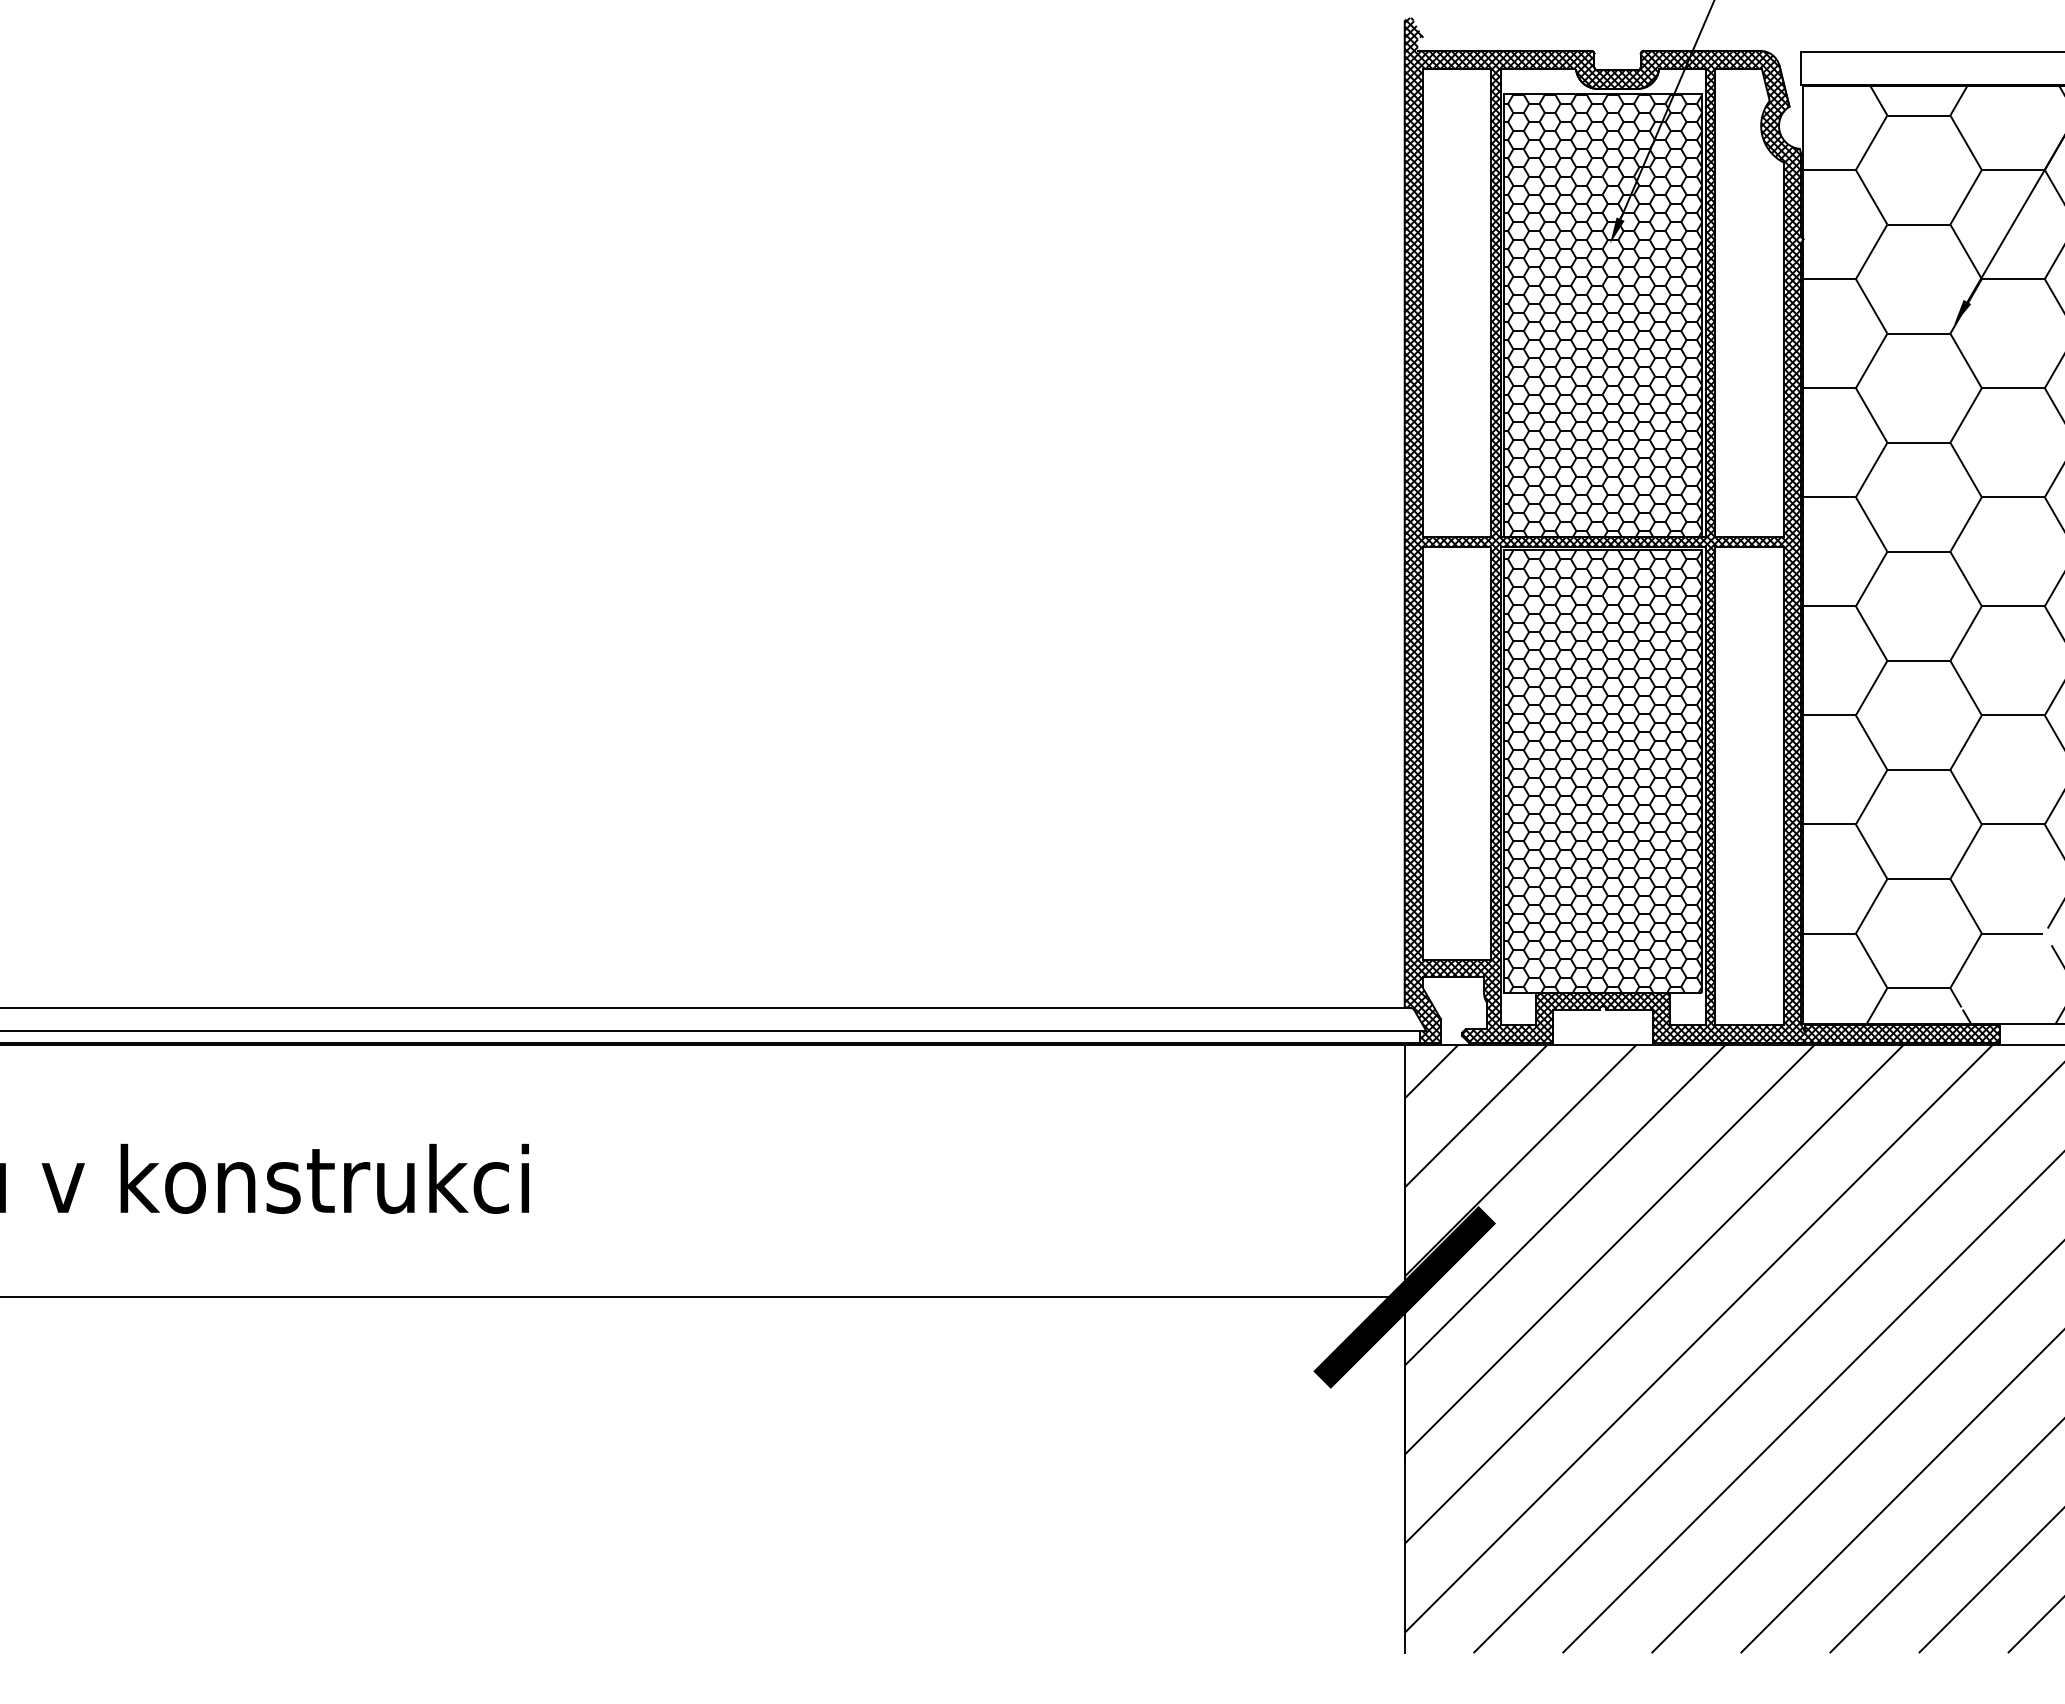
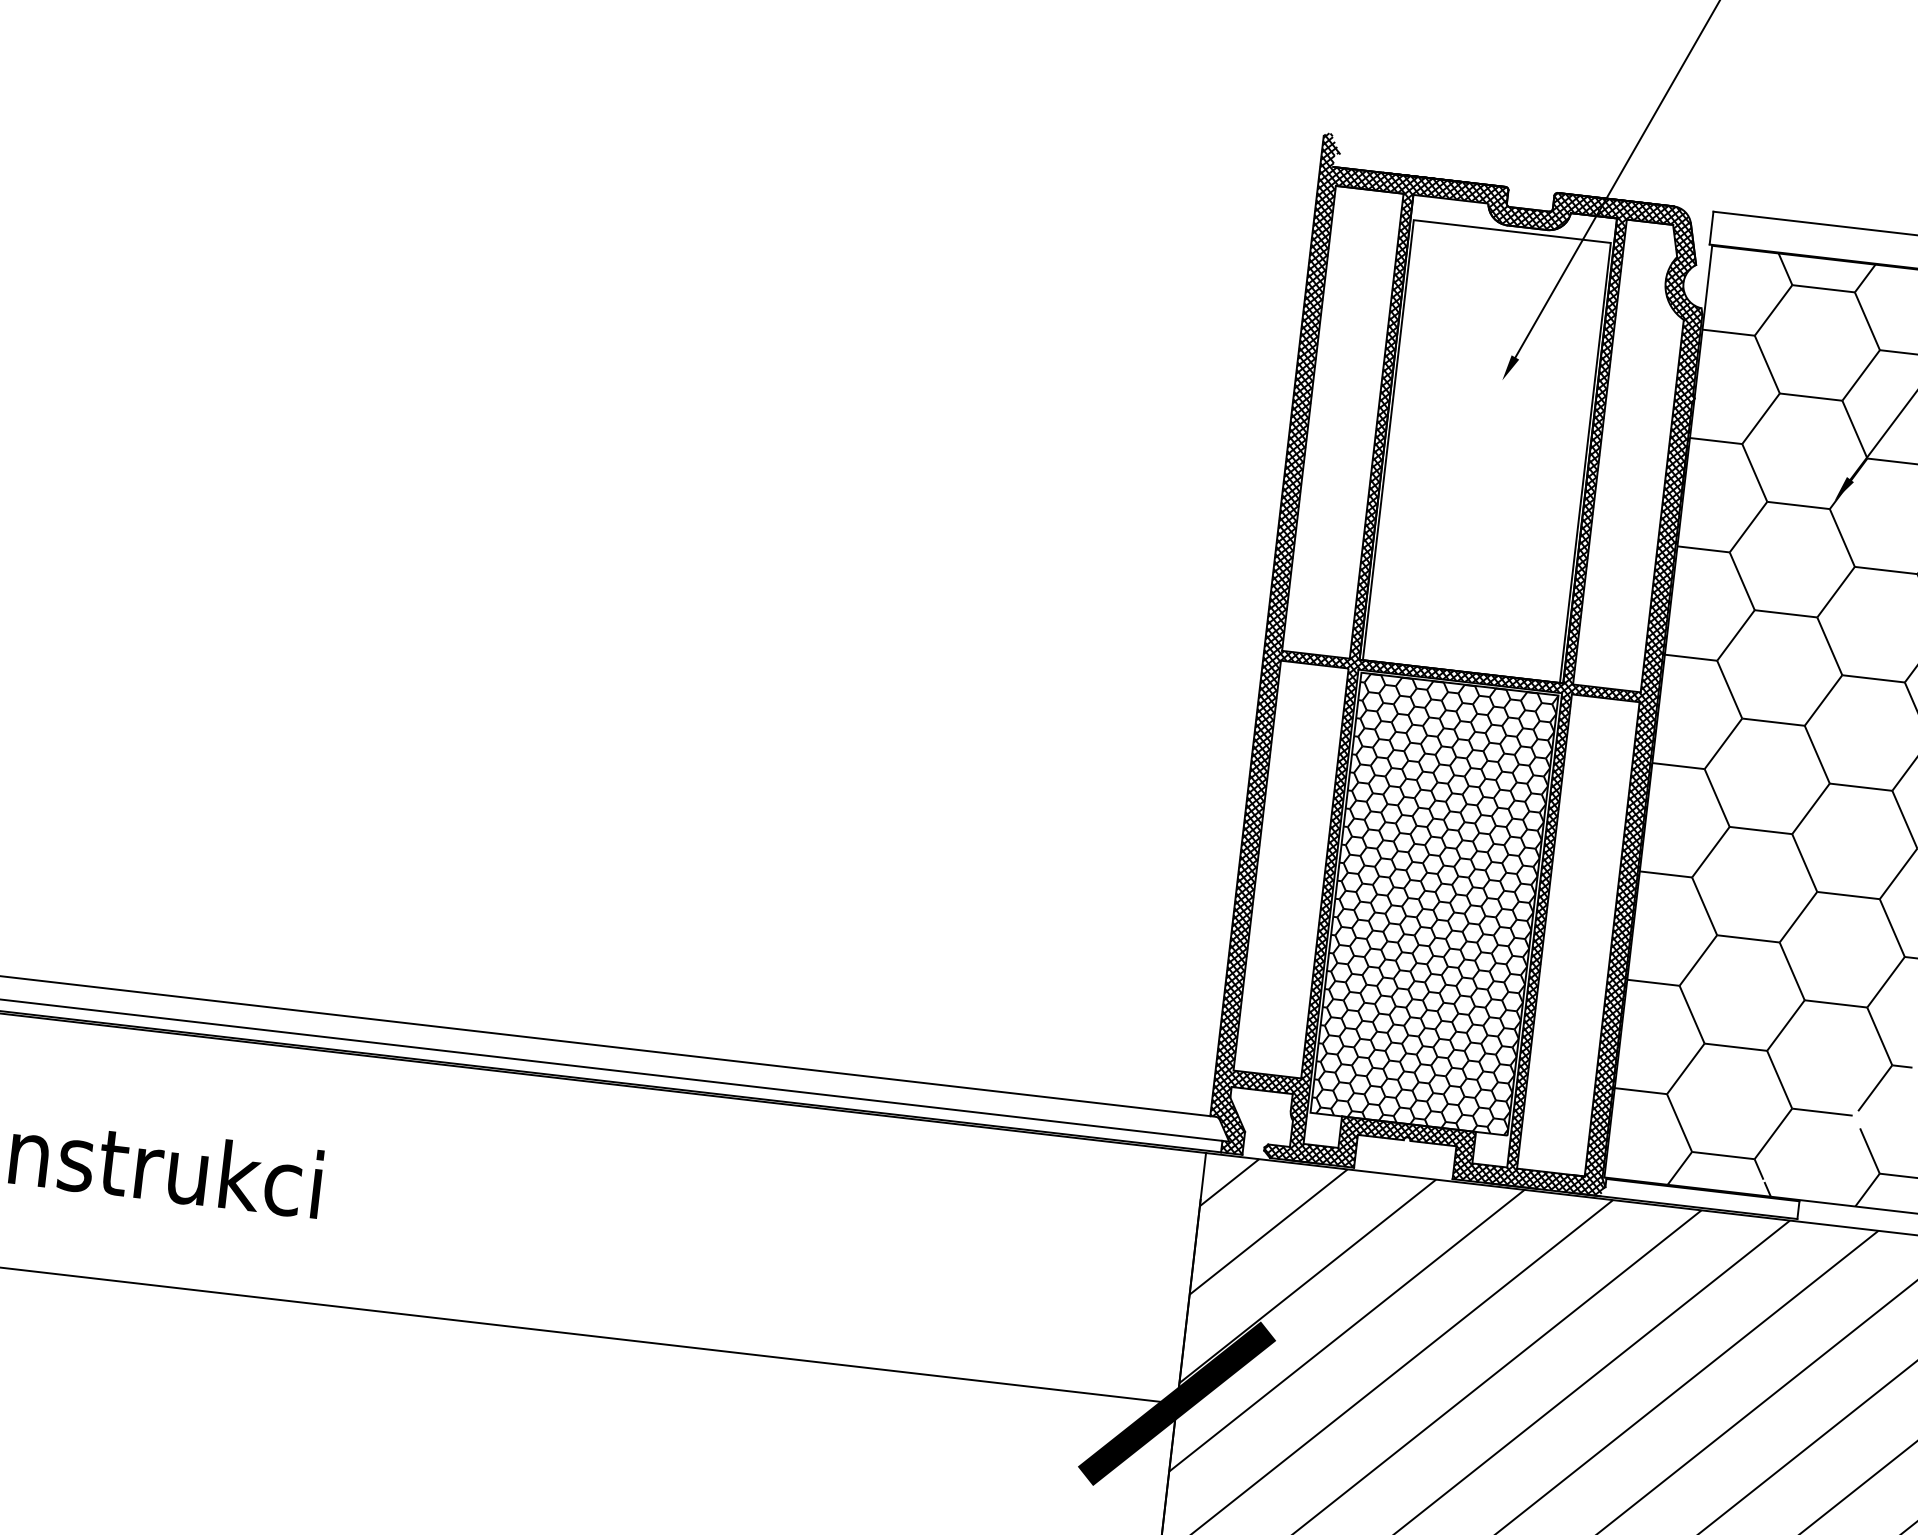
hatch: (1602, 315) -> (1486, 451), removed
hatch: (1900, 1033) -> (1699, 1198), removed

